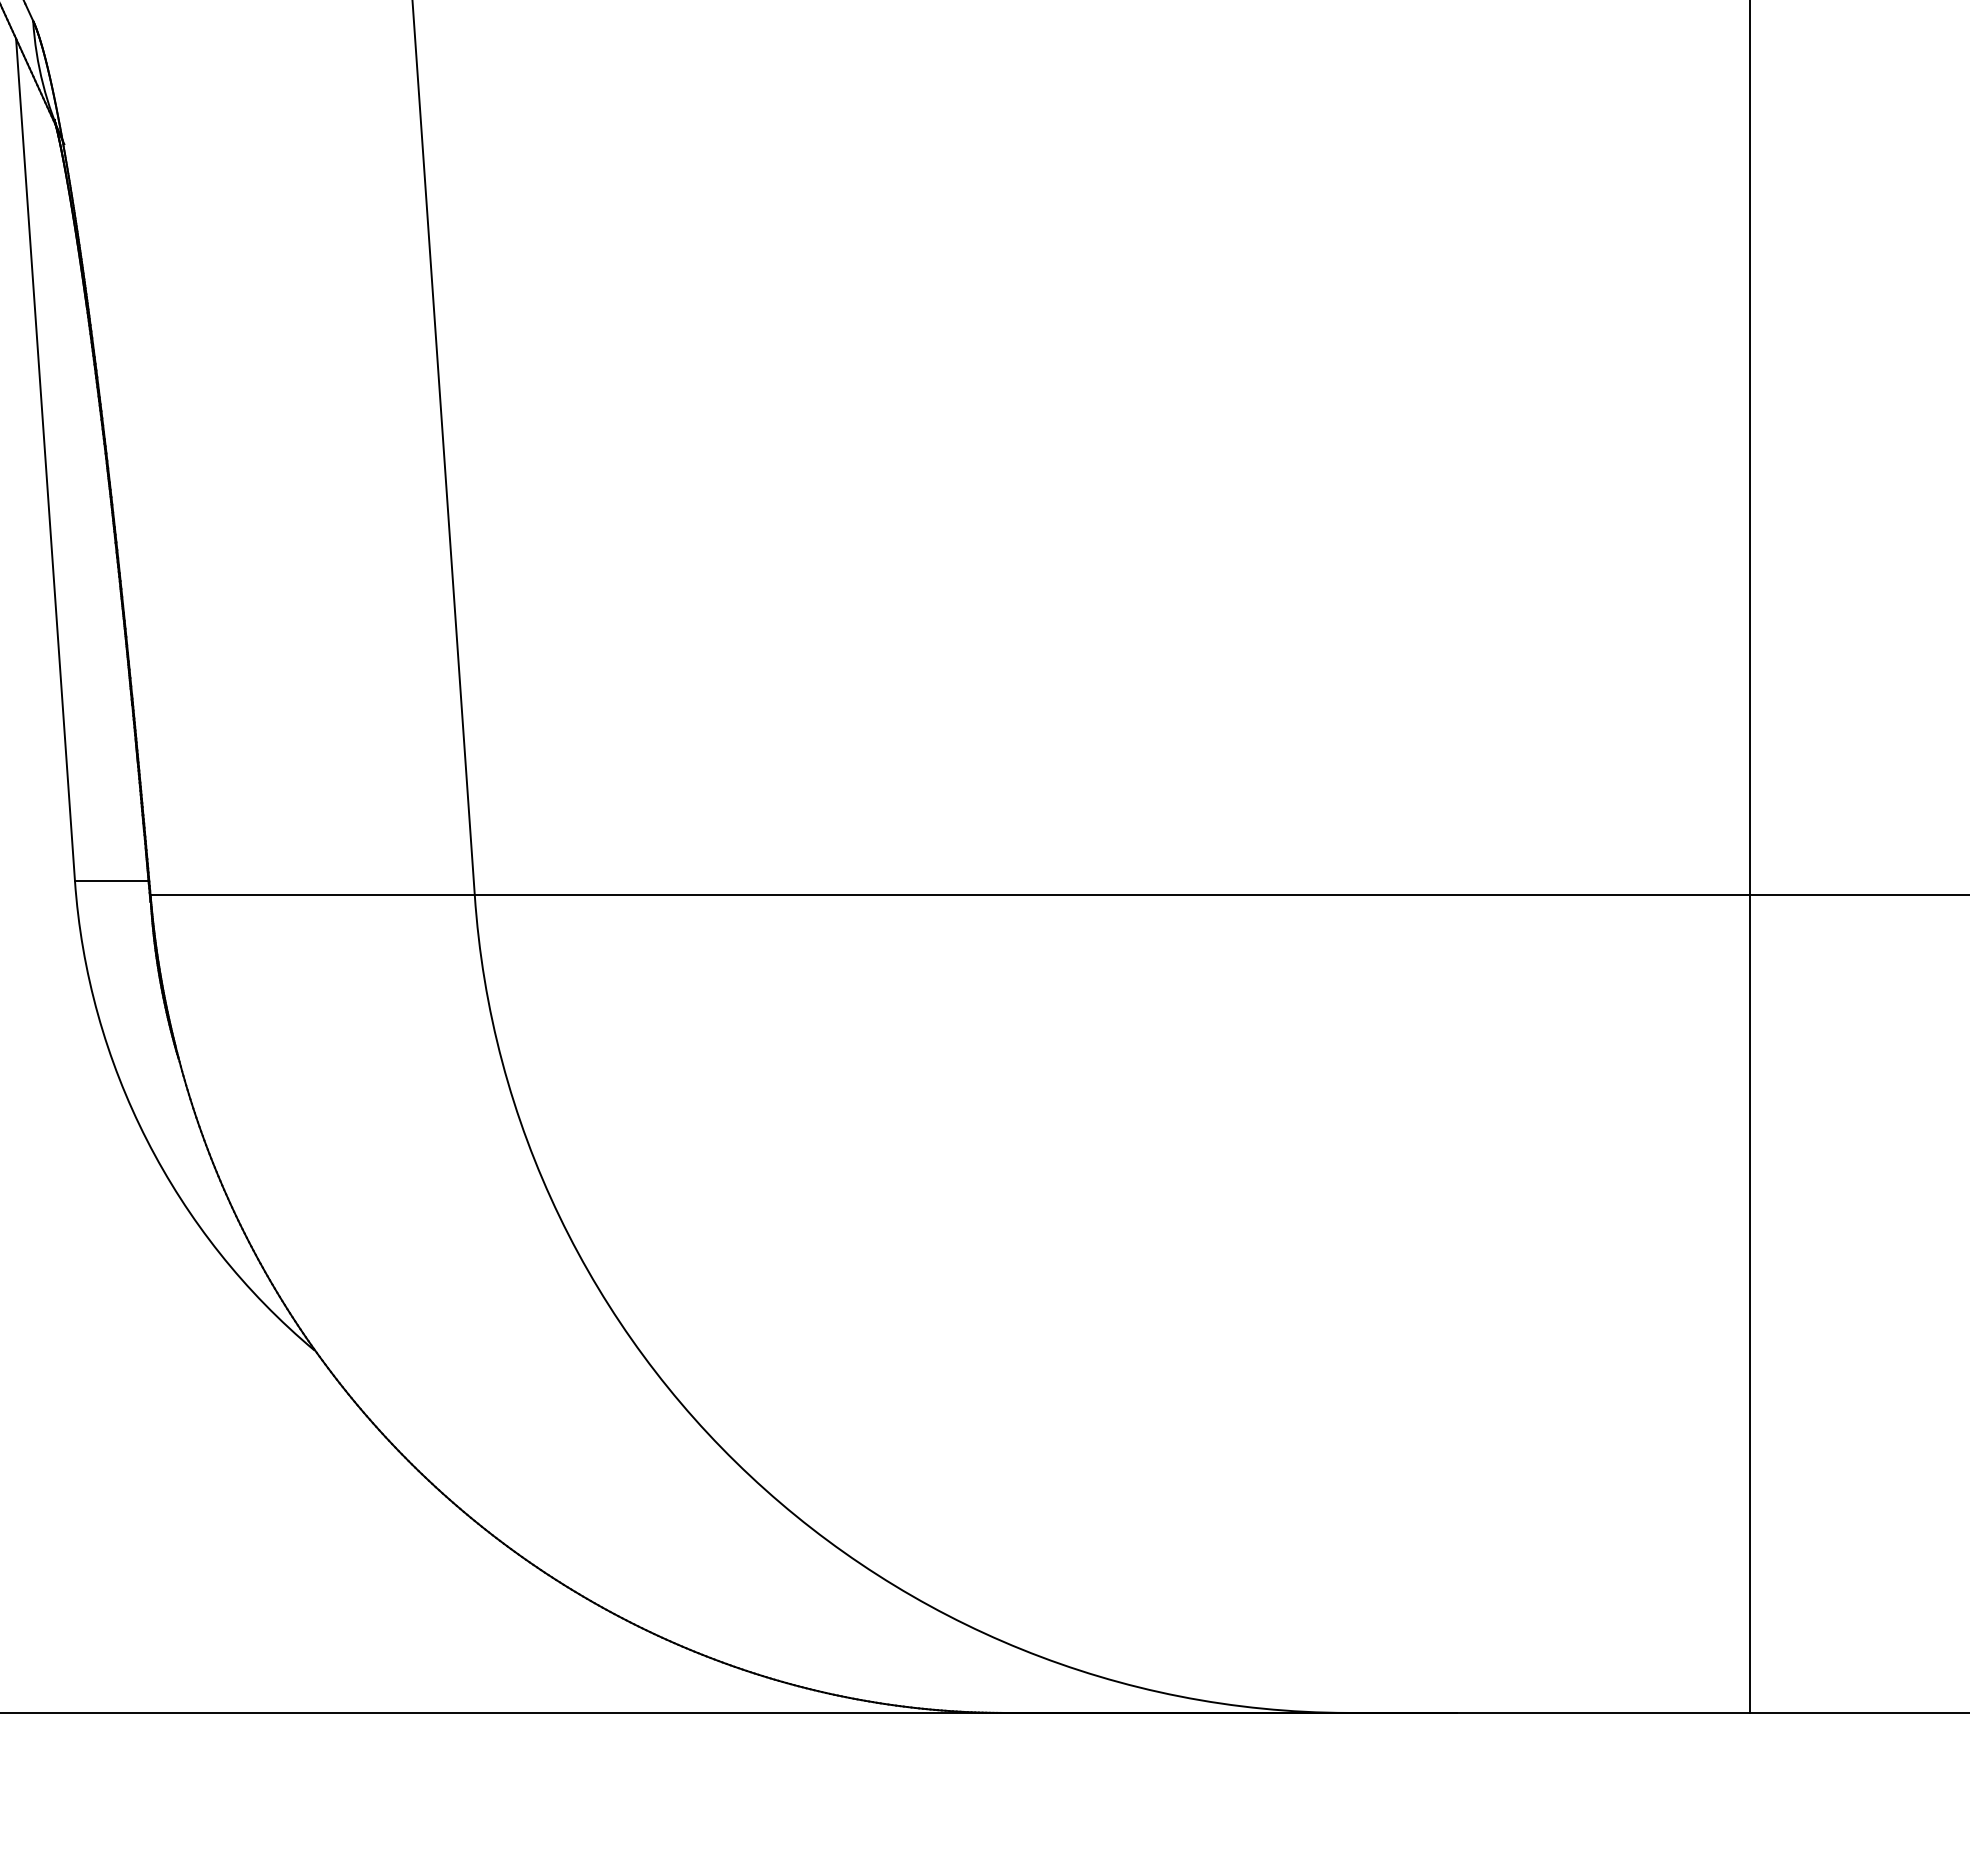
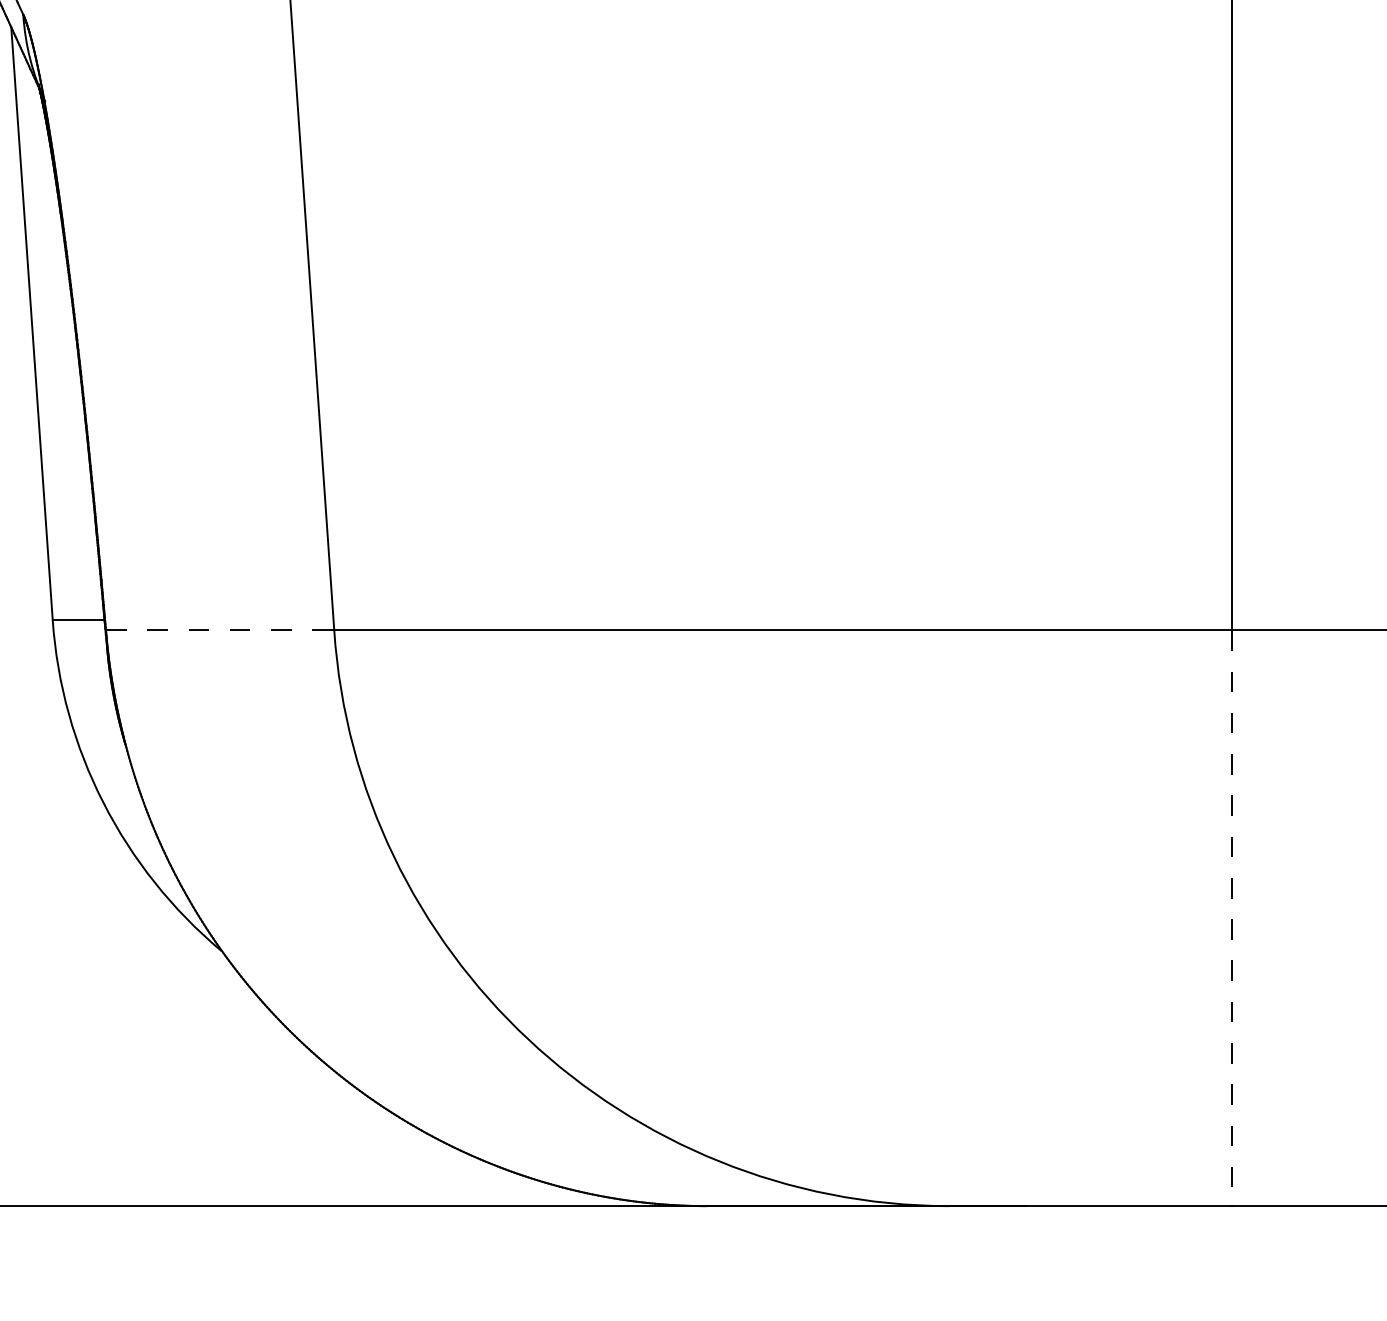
line: (313, 895) -> (220, 630), solid -> dashed
line: (1750, 1303) -> (1232, 917), solid -> dashed

